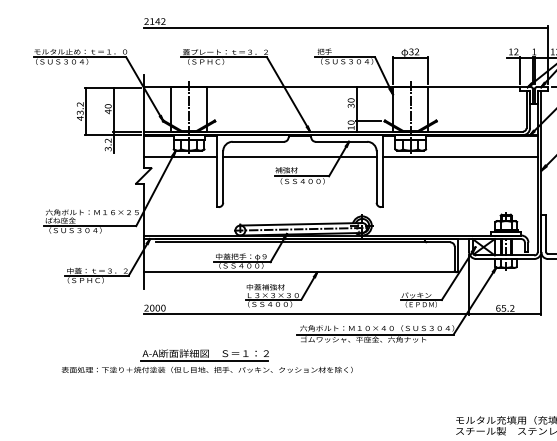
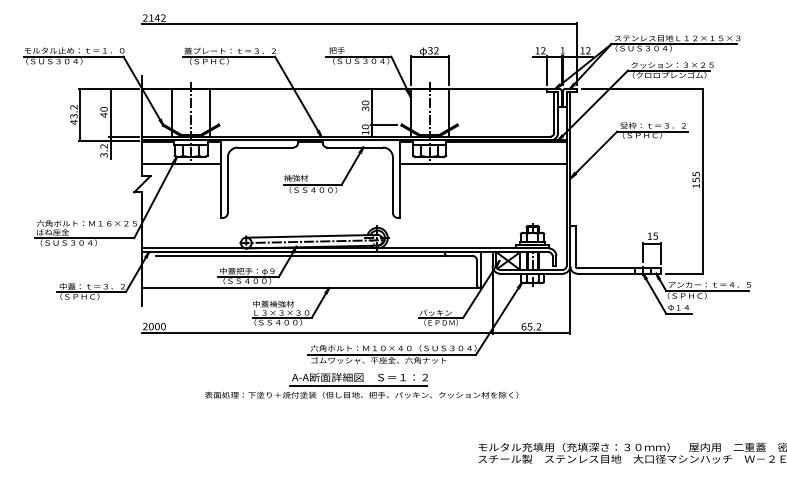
line: (299, 157) -> (309, 164), removed
part: (207, 361) -> (361, 385), moved

